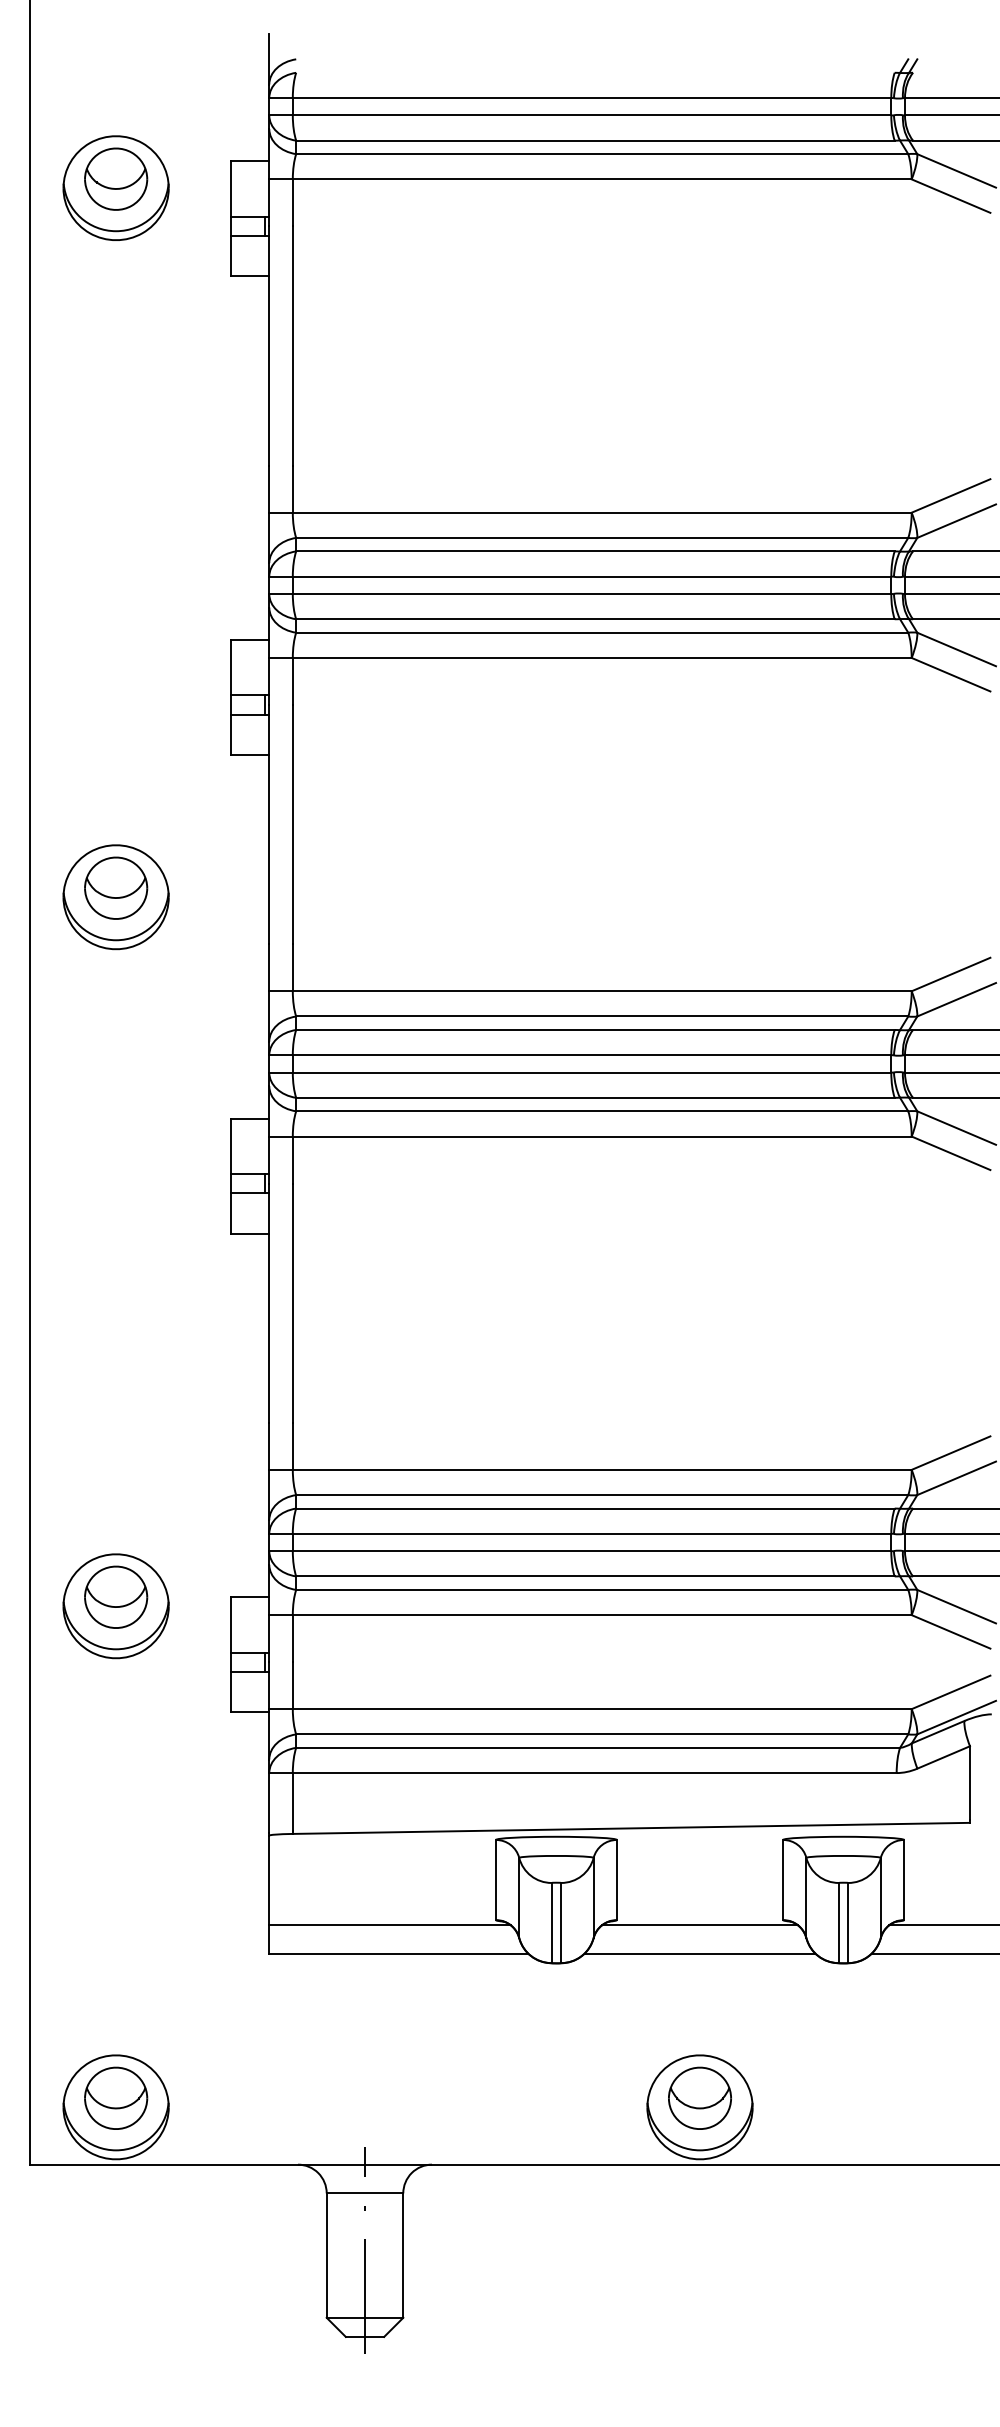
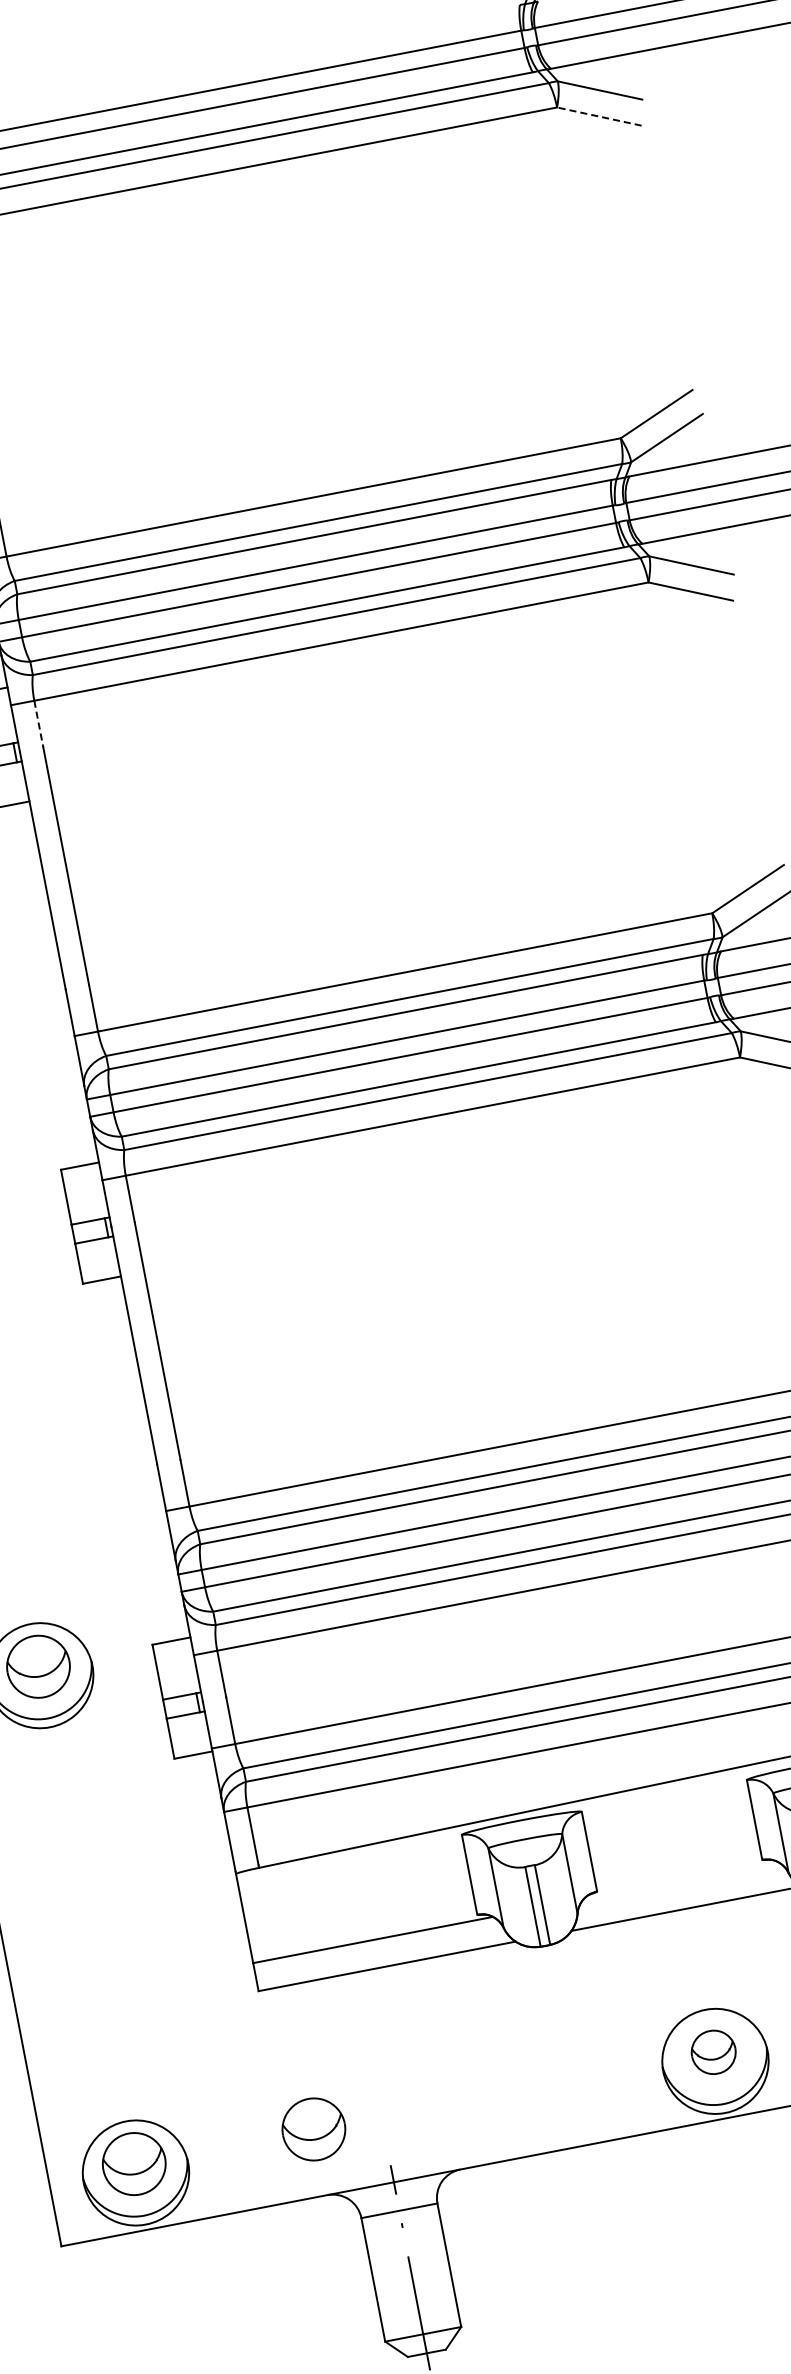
line: (951, 196) -> (599, 116), solid -> dashed
line: (292, 681) -> (38, 724), solid -> dashed
line: (699, 1925) -> (680, 1881), removed
part: (297, 2097) -> (314, 2128), added
part: (699, 2097) -> (713, 2051), size x0.7

